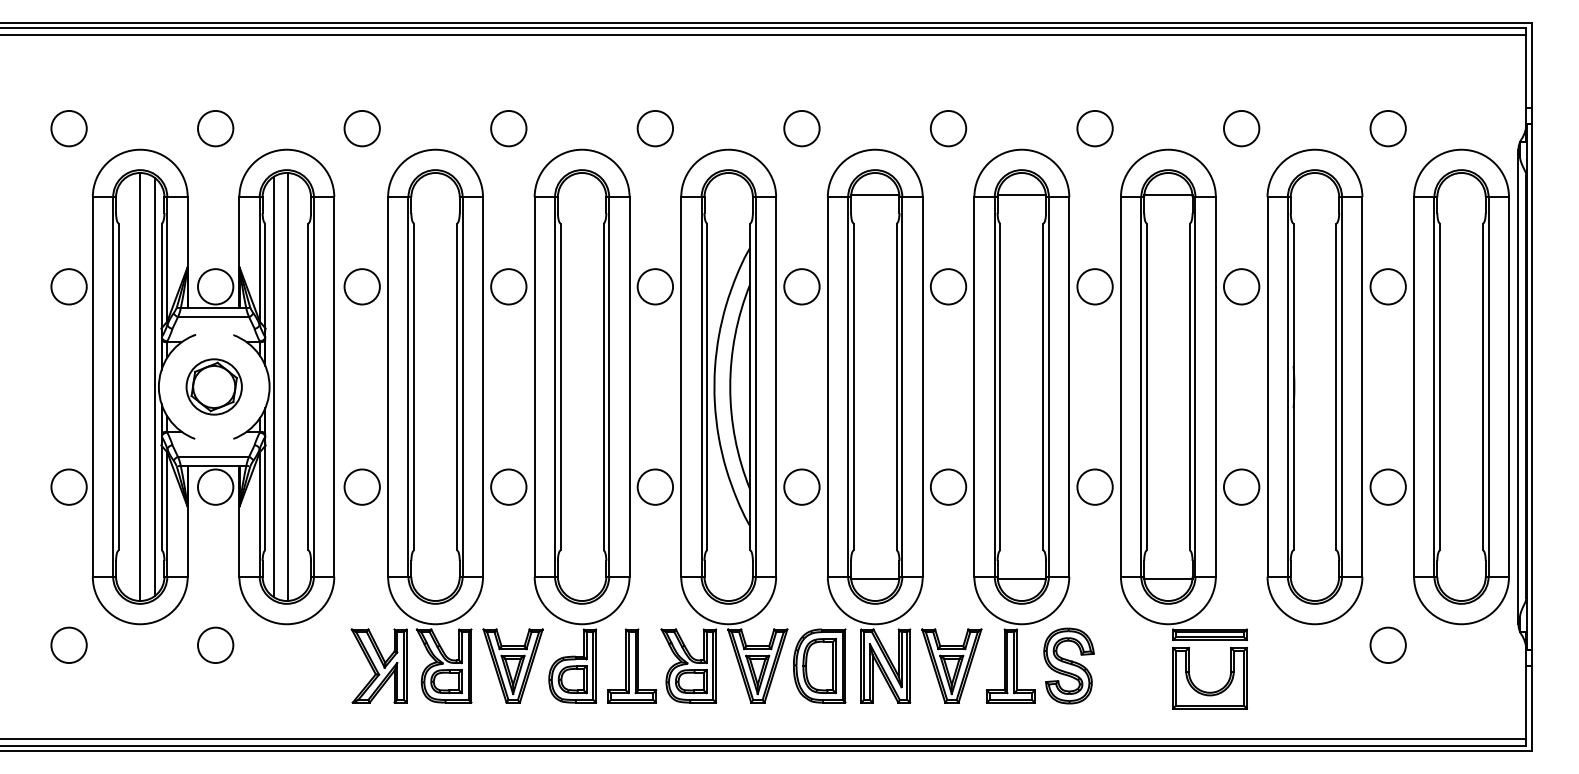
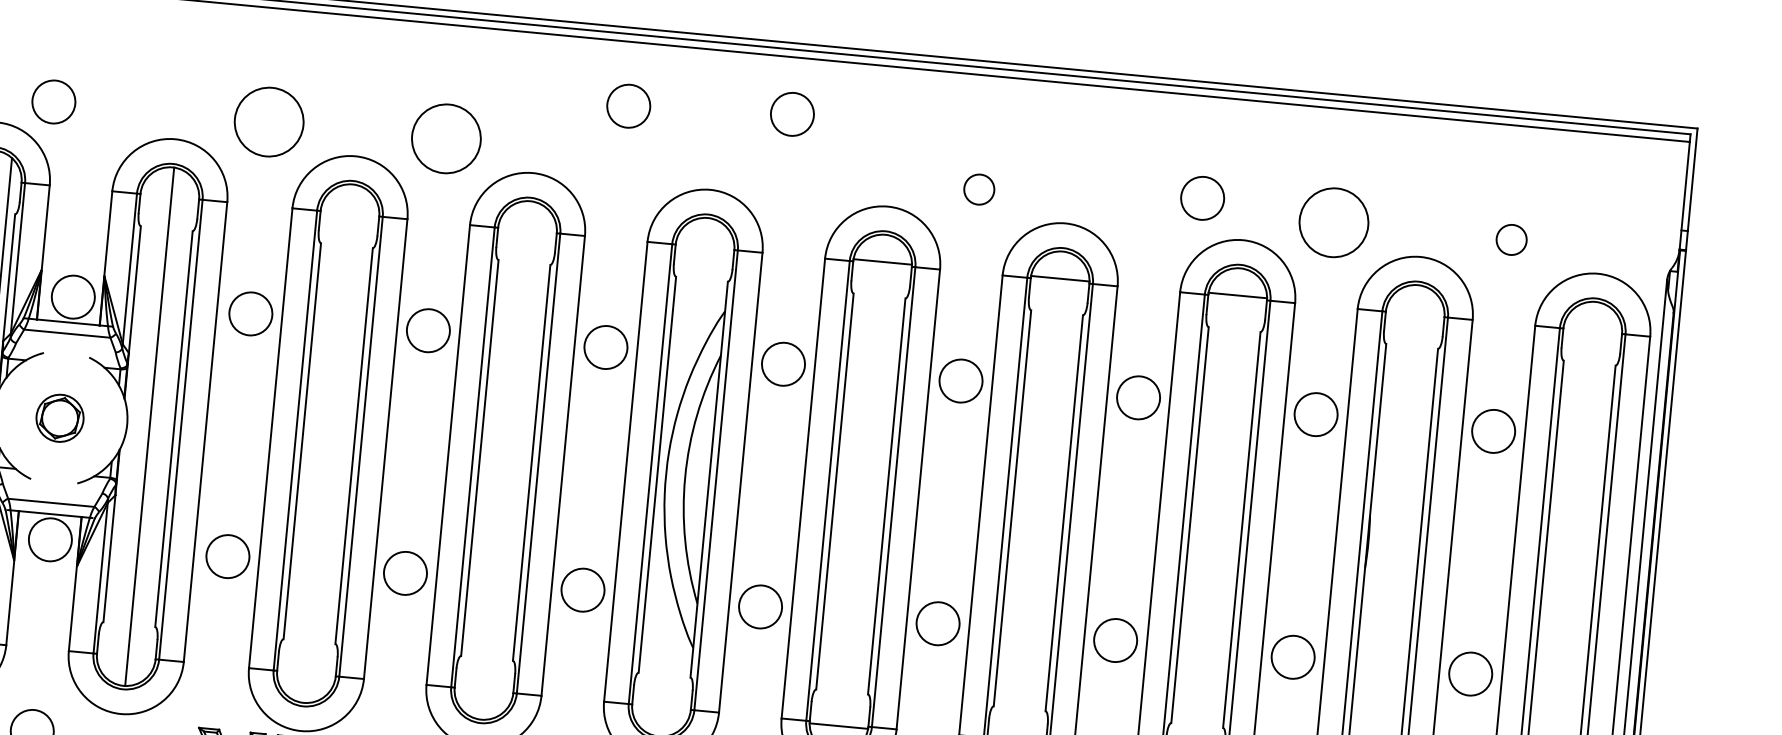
circle: (215, 128) -> (53, 101), moved
circle: (361, 128) -> (268, 122), size x1.6
circle: (508, 128) -> (446, 138), size x1.6
circle: (654, 128) -> (627, 105), moved
circle: (801, 128) -> (791, 114), moved
circle: (948, 128) -> (979, 189), size x0.7
circle: (1094, 128) -> (1201, 198), moved
circle: (1241, 128) -> (1334, 222), size x1.6
circle: (1387, 128) -> (1510, 239), size x0.7
part: (213, 386) -> (59, 417), size x0.7
line: (273, 386) -> (131, 424), removed

